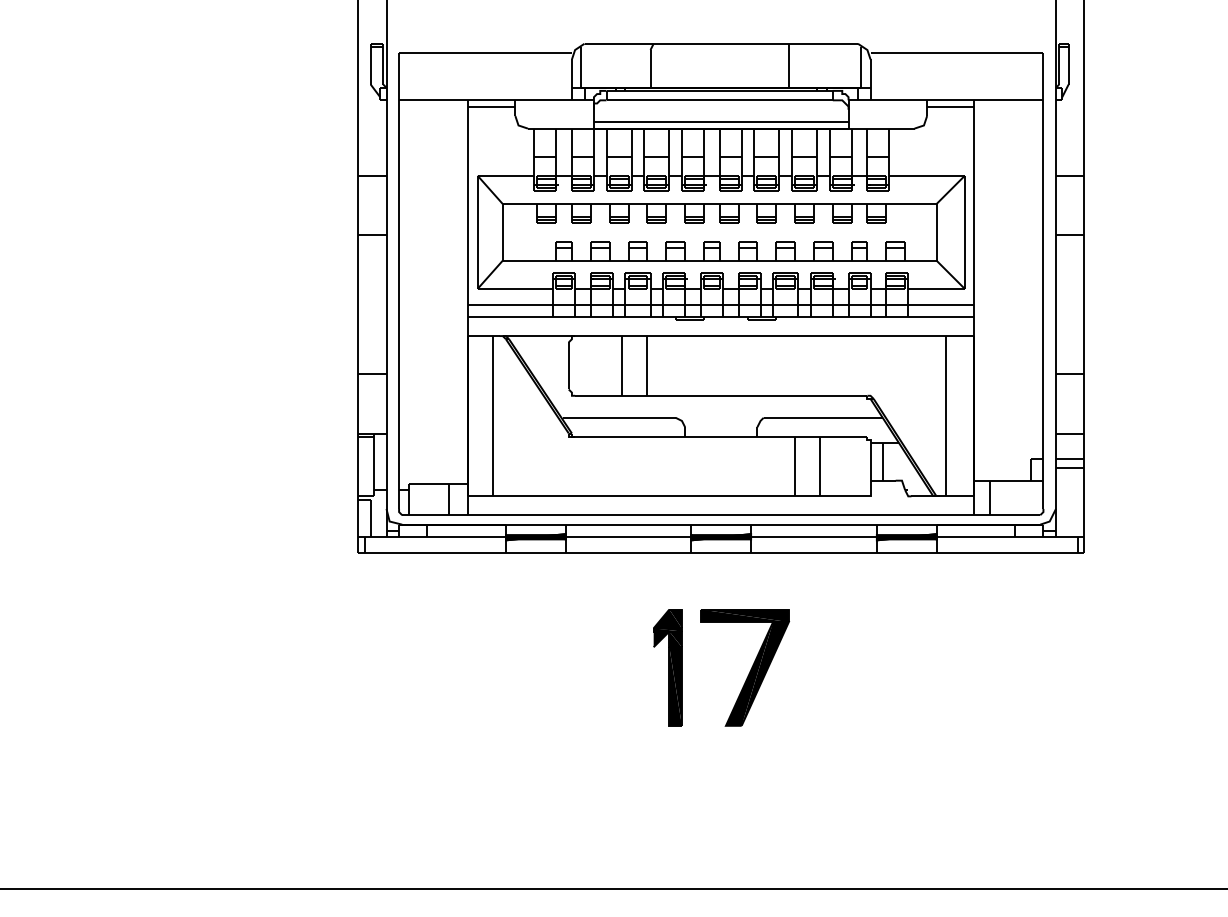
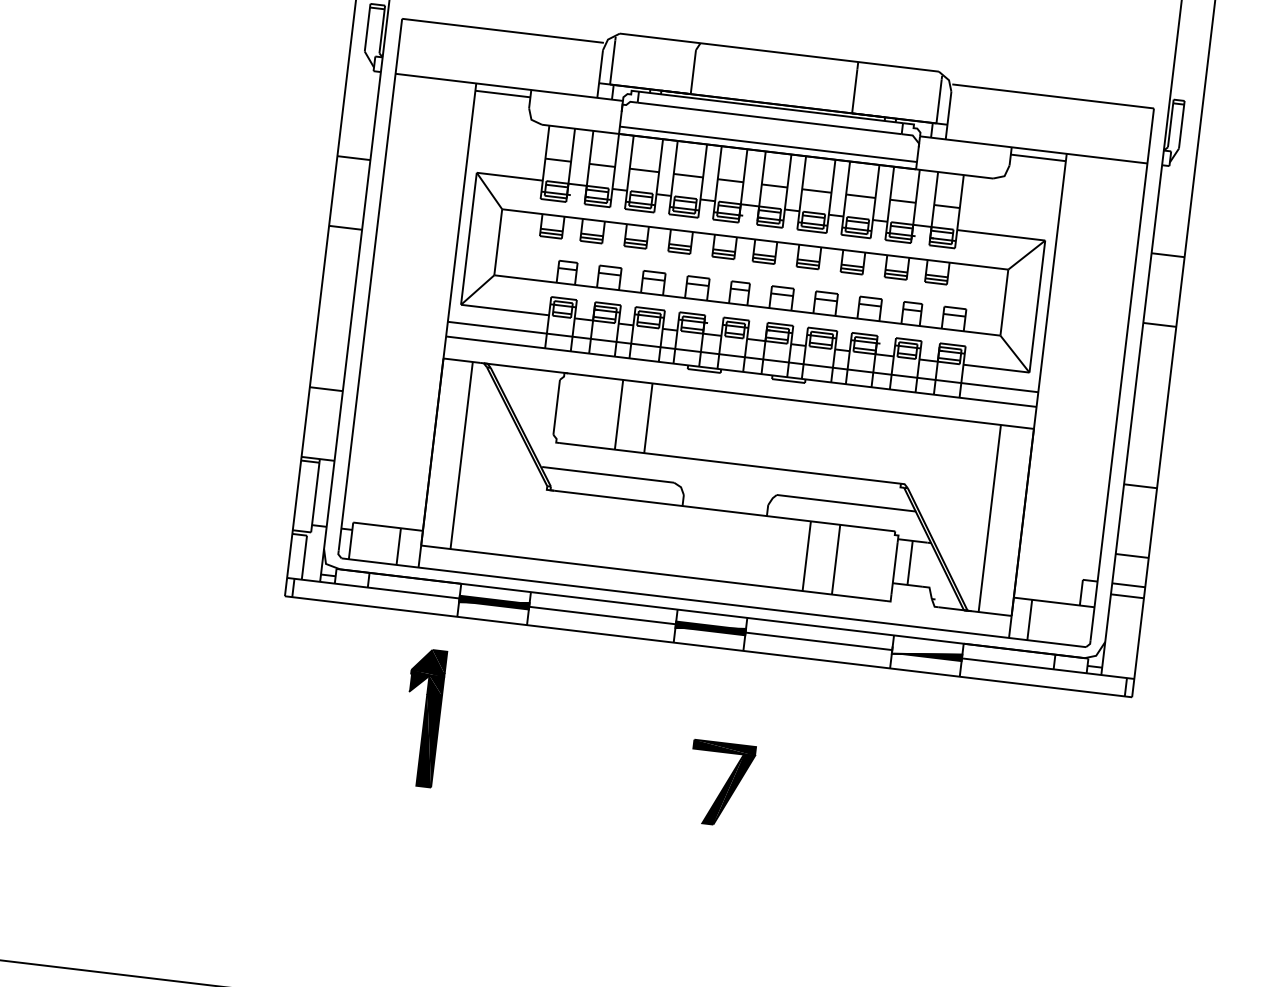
fill: (906, 537) -> (926, 654), removed
part: (667, 667) -> (422, 717), moved
part: (745, 667) -> (720, 783), size x0.6

